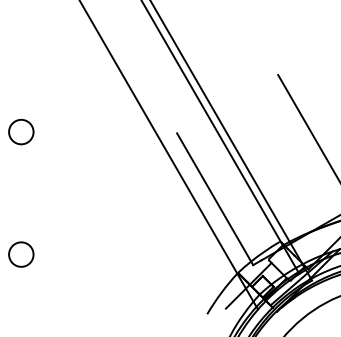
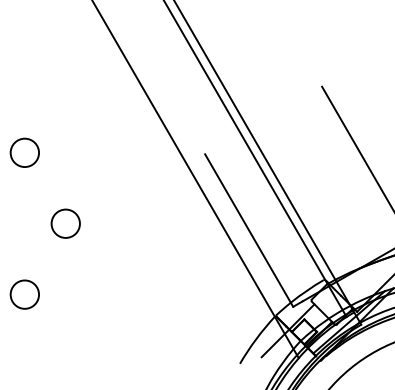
circle: (56, 193) -> (65, 223), added

